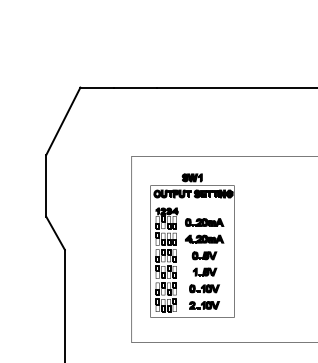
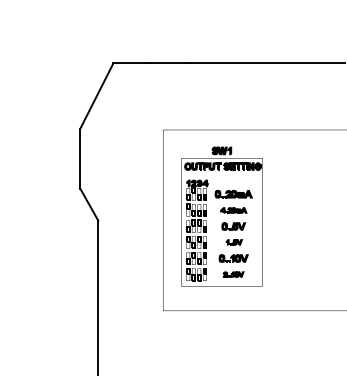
part: (204, 239) -> (233, 210), size x0.7
part: (205, 272) -> (234, 242), size x0.7
part: (204, 305) -> (233, 274), size x0.7

